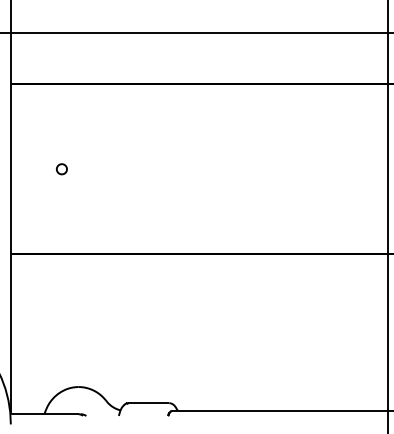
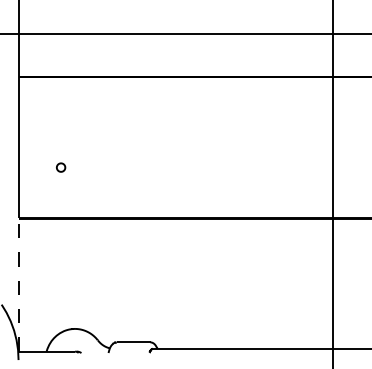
part: (62, 169) -> (61, 167), moved
line: (10, 334) -> (18, 285), solid -> dashed

